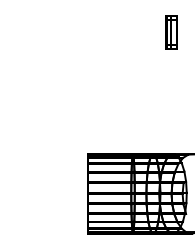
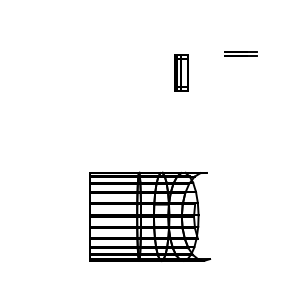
part: (171, 32) -> (181, 72), moved

